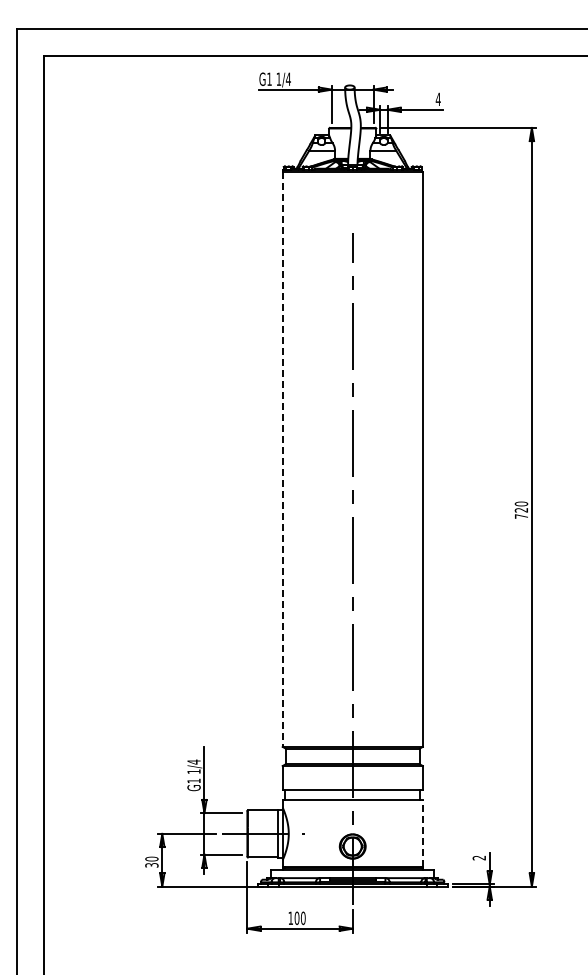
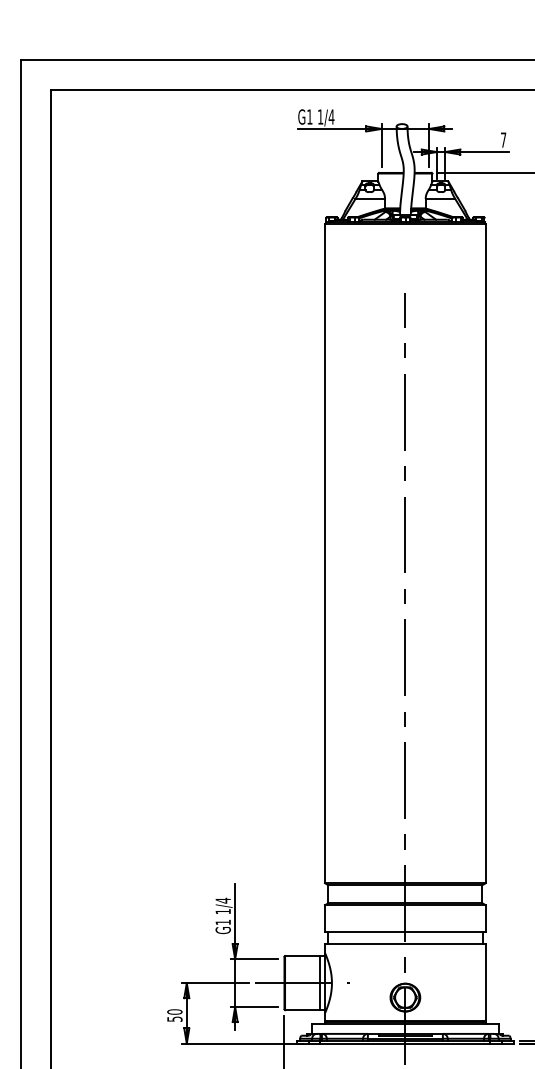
text: (437, 98) -> (502, 139), 4 -> 7
line: (282, 460) -> (324, 554), dashed -> solid
line: (422, 833) -> (485, 982), dashed -> solid
text: (151, 865) -> (174, 1019), 30 -> 50

